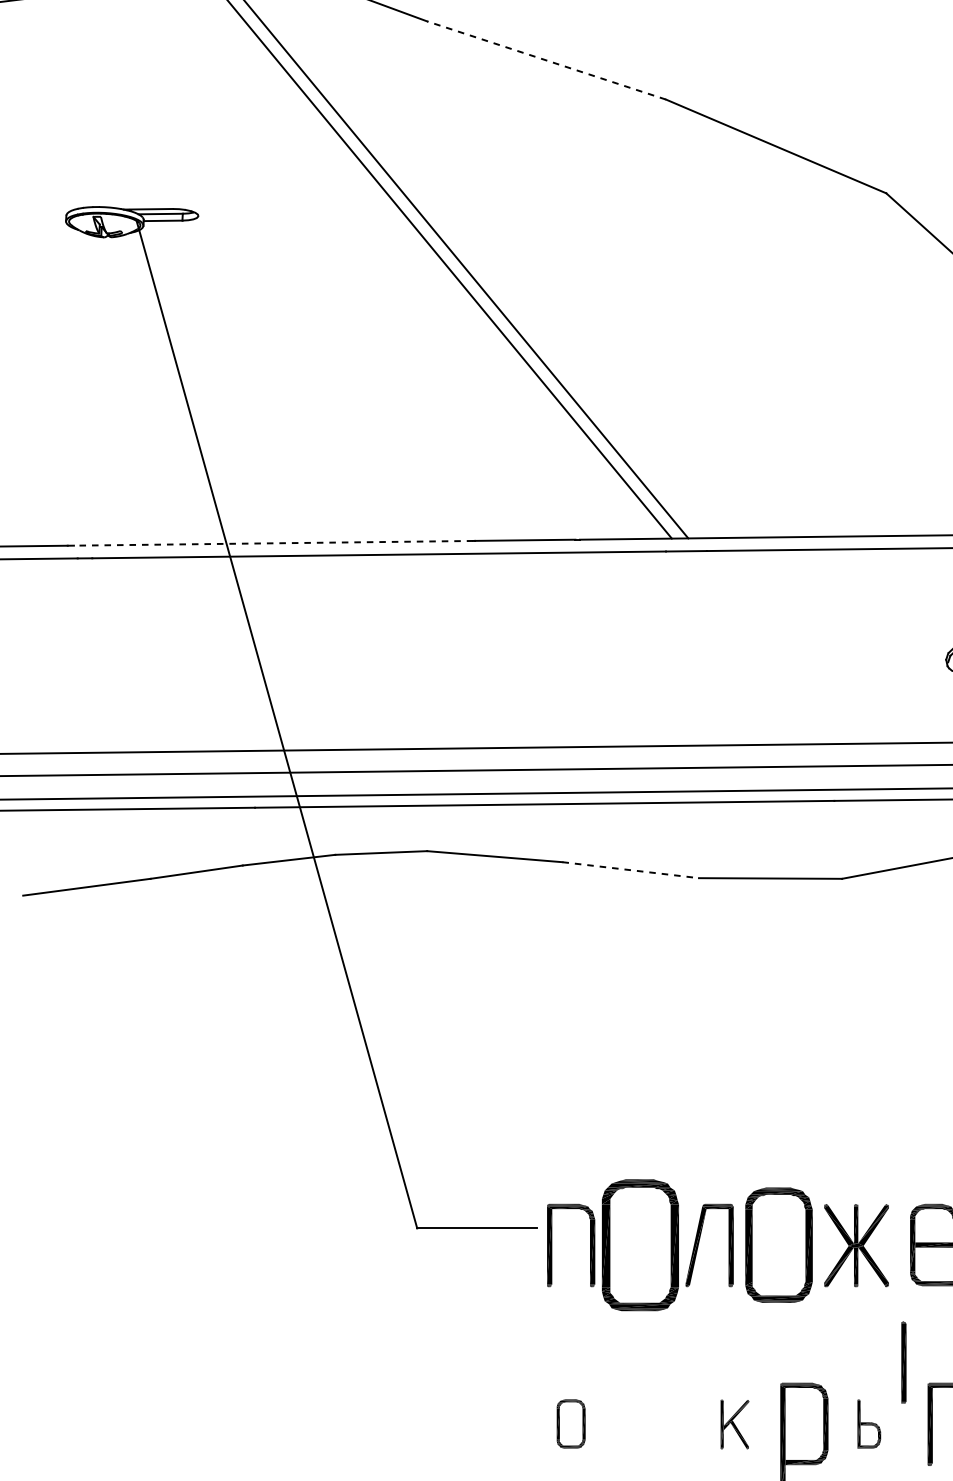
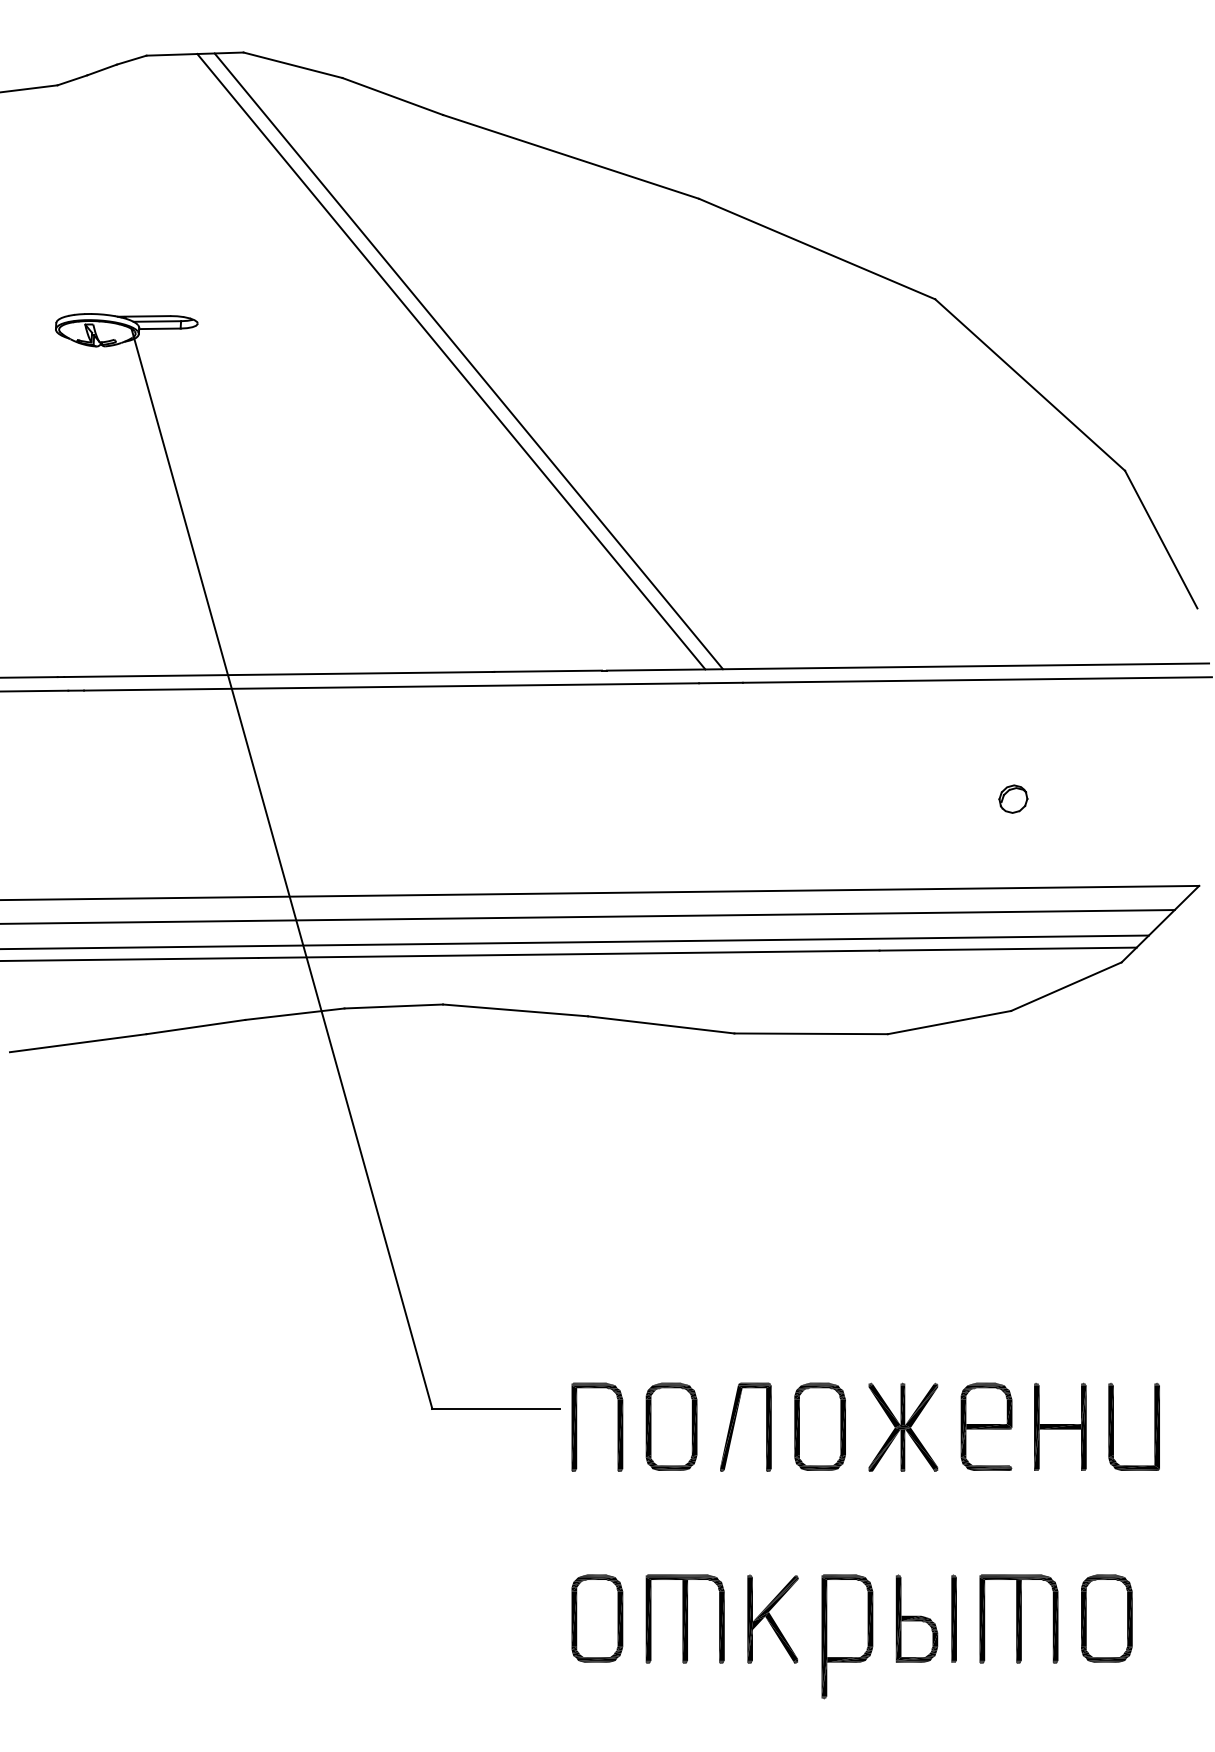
line: (547, 60) -> (571, 156), dashed -> solid
line: (272, 543) -> (277, 674), dashed -> solid
line: (630, 869) -> (661, 1024), dashed -> solid
part: (640, 1244) -> (671, 1426), size x0.62
part: (778, 1244) -> (819, 1426), size x0.71
part: (903, 1362) -> (953, 1618), moved
part: (571, 1423) -> (597, 1618), size x1.67
part: (652, 1423) -> (684, 1618), added
part: (734, 1423) -> (772, 1618), size x1.67
part: (868, 1423) -> (916, 1618), size x1.67

